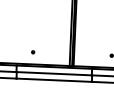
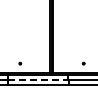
line: (54, 74) -> (38, 80), solid -> dashed

